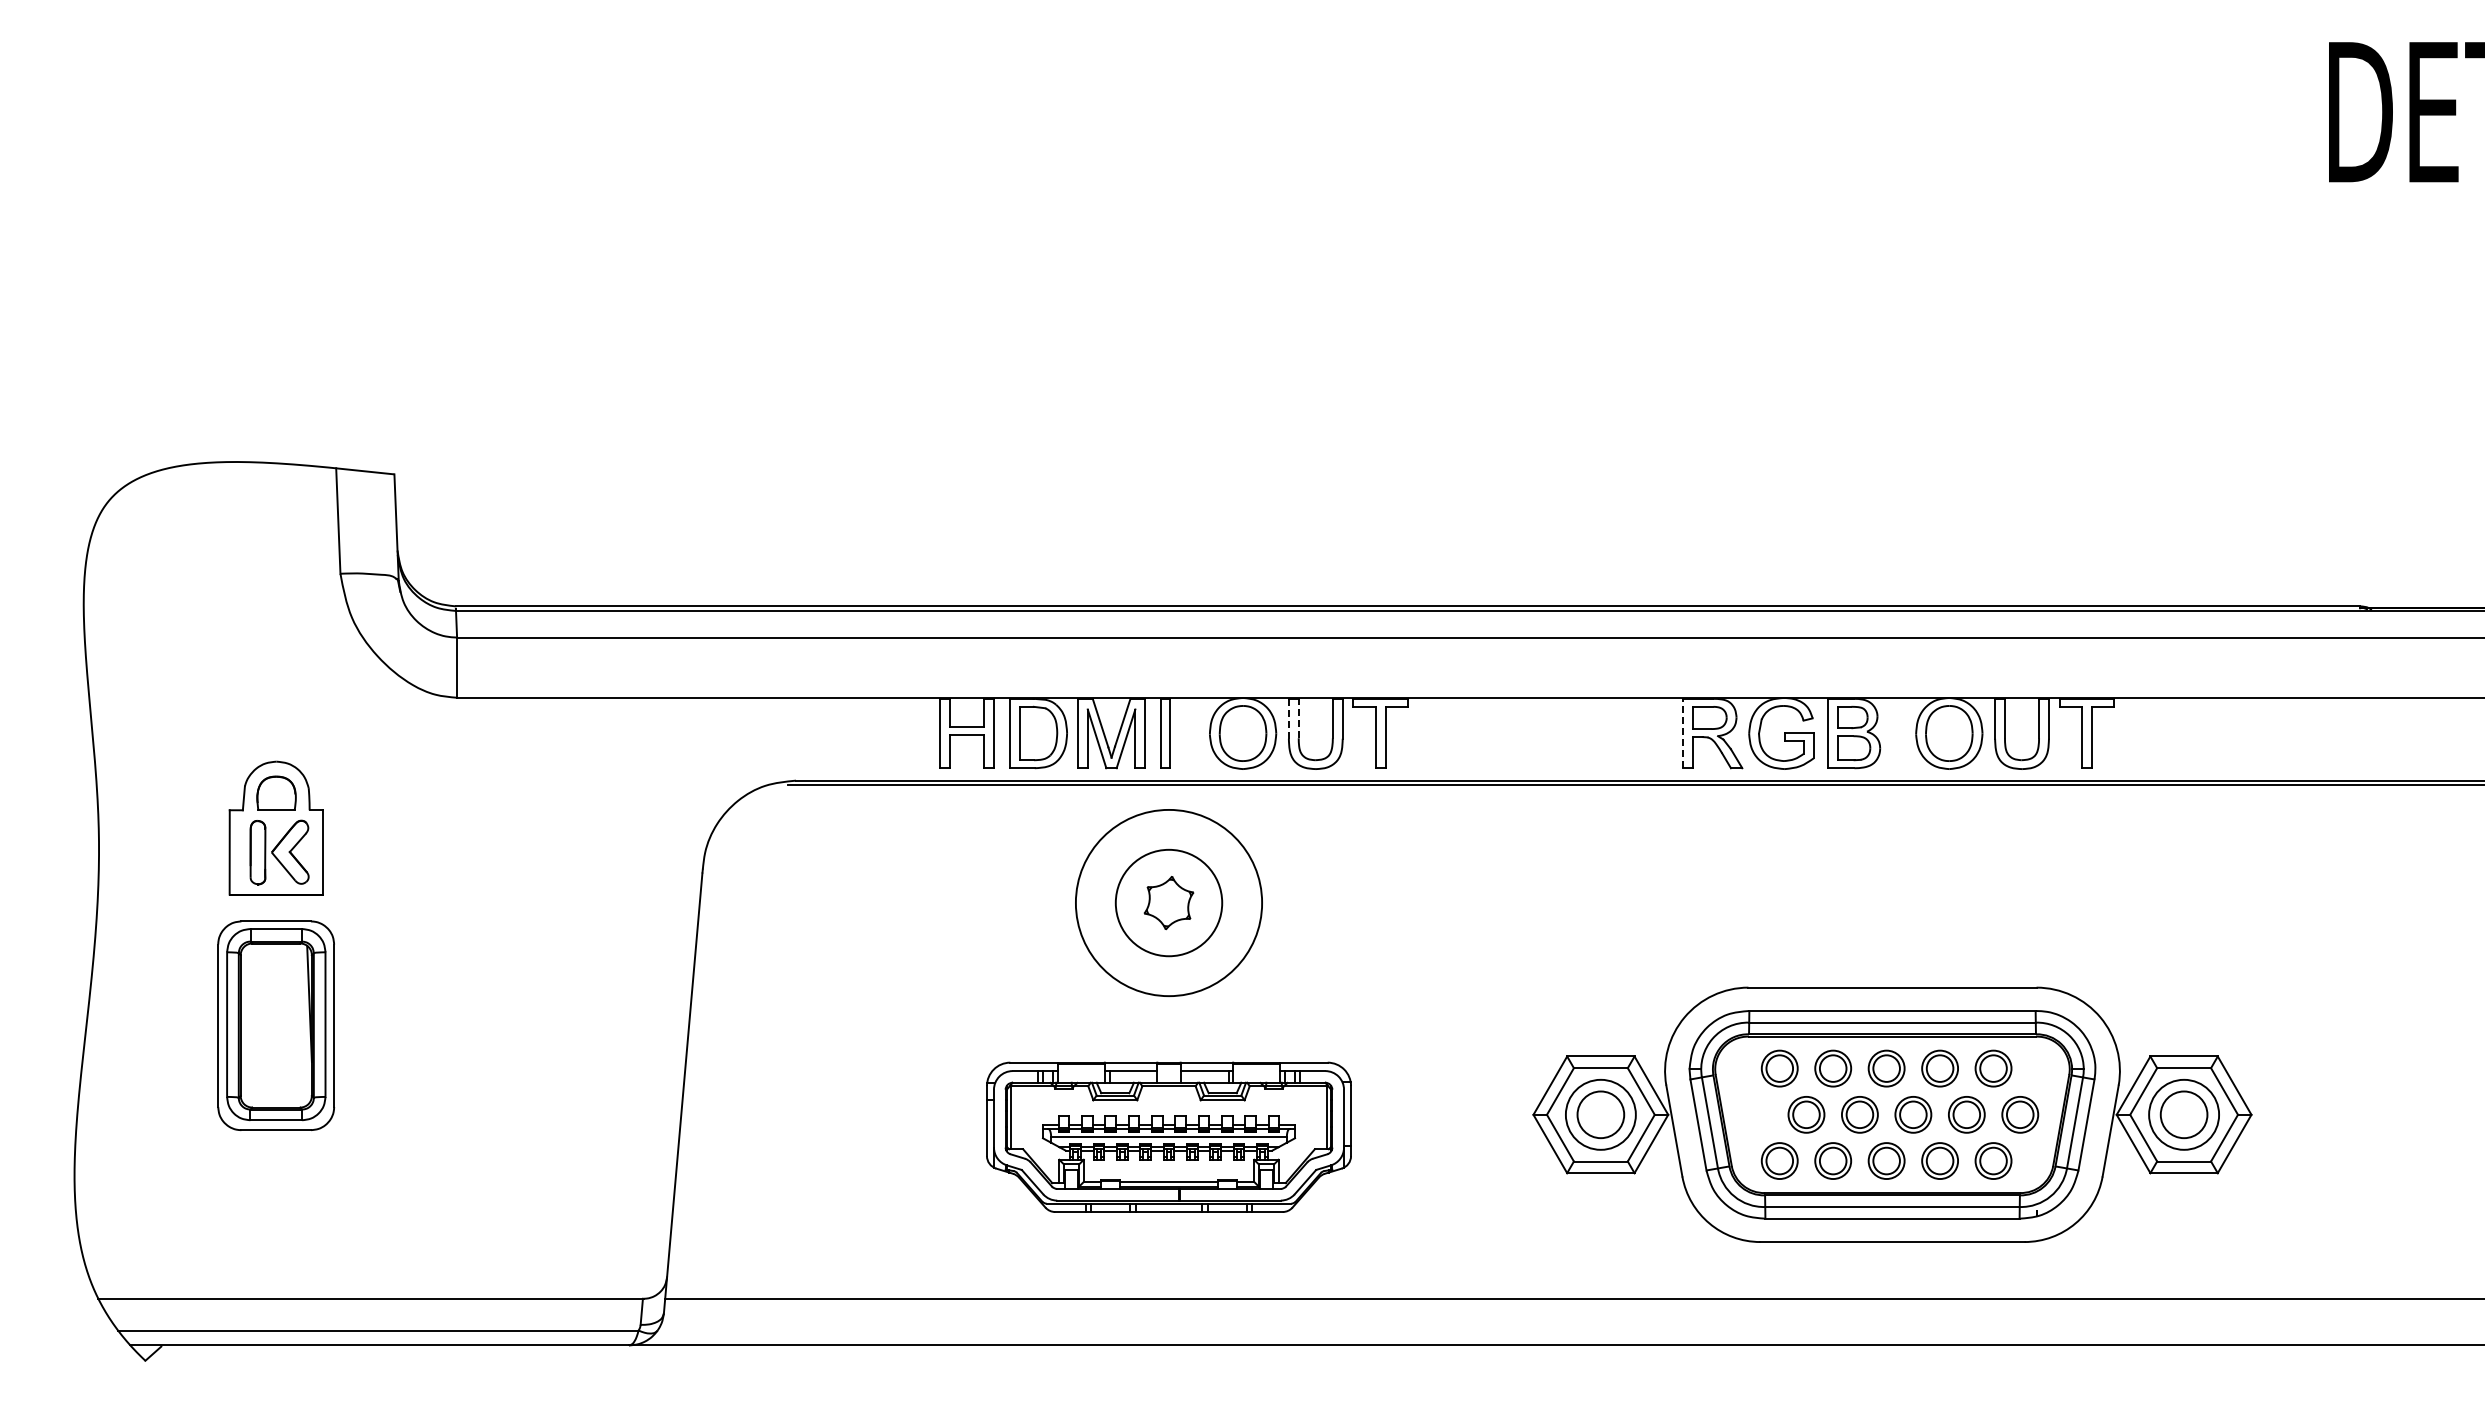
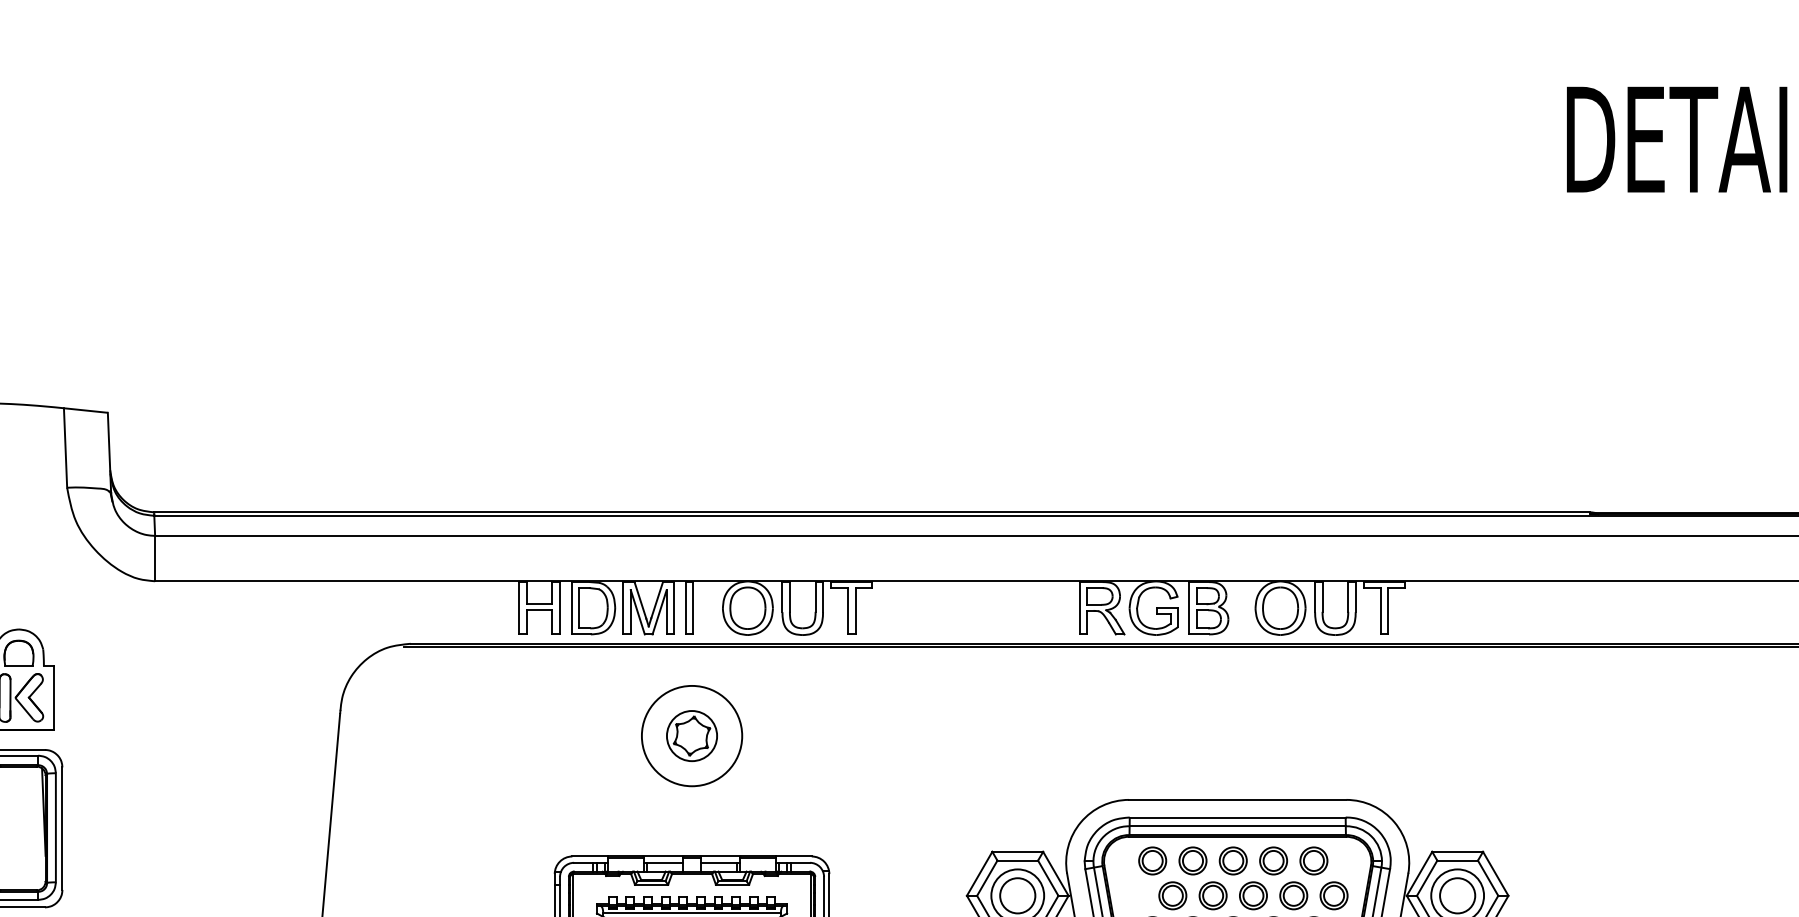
line: (1288, 718) -> (782, 596), dashed -> solid
line: (1298, 718) -> (789, 596), dashed -> solid
line: (1682, 733) -> (1079, 608), dashed -> solid
circle: (1168, 902) -> (691, 735), size x0.62
circle: (1168, 902) -> (691, 735), size x0.71

